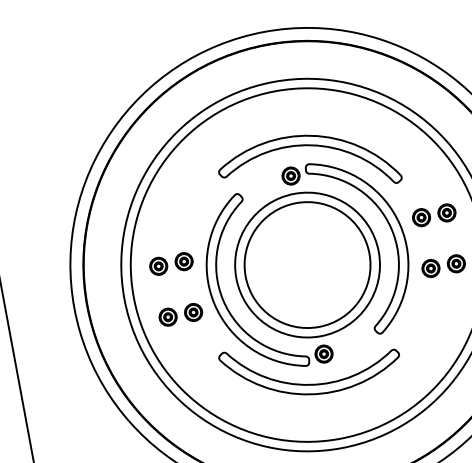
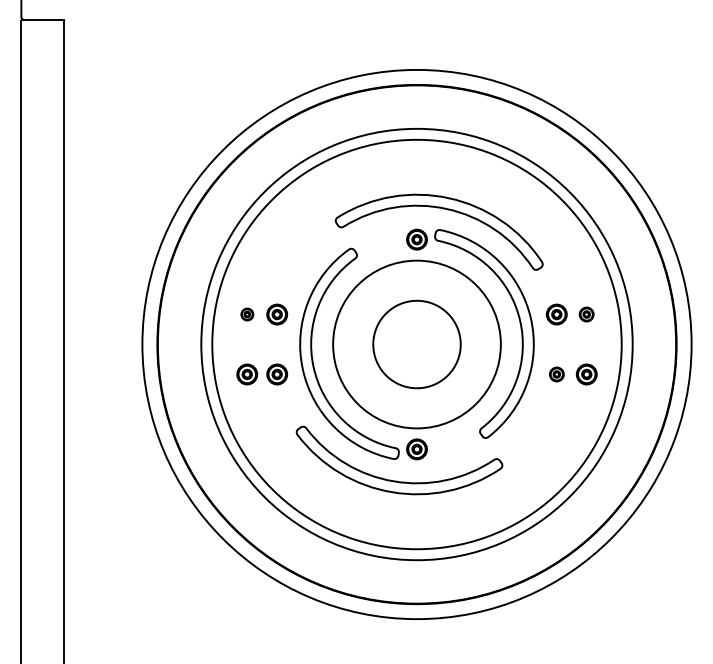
part: (446, 212) -> (586, 314), size x0.7
circle: (307, 265) -> (416, 344), size x0.6
part: (158, 266) -> (247, 314), size x0.6
part: (430, 268) -> (556, 374), size x0.7

